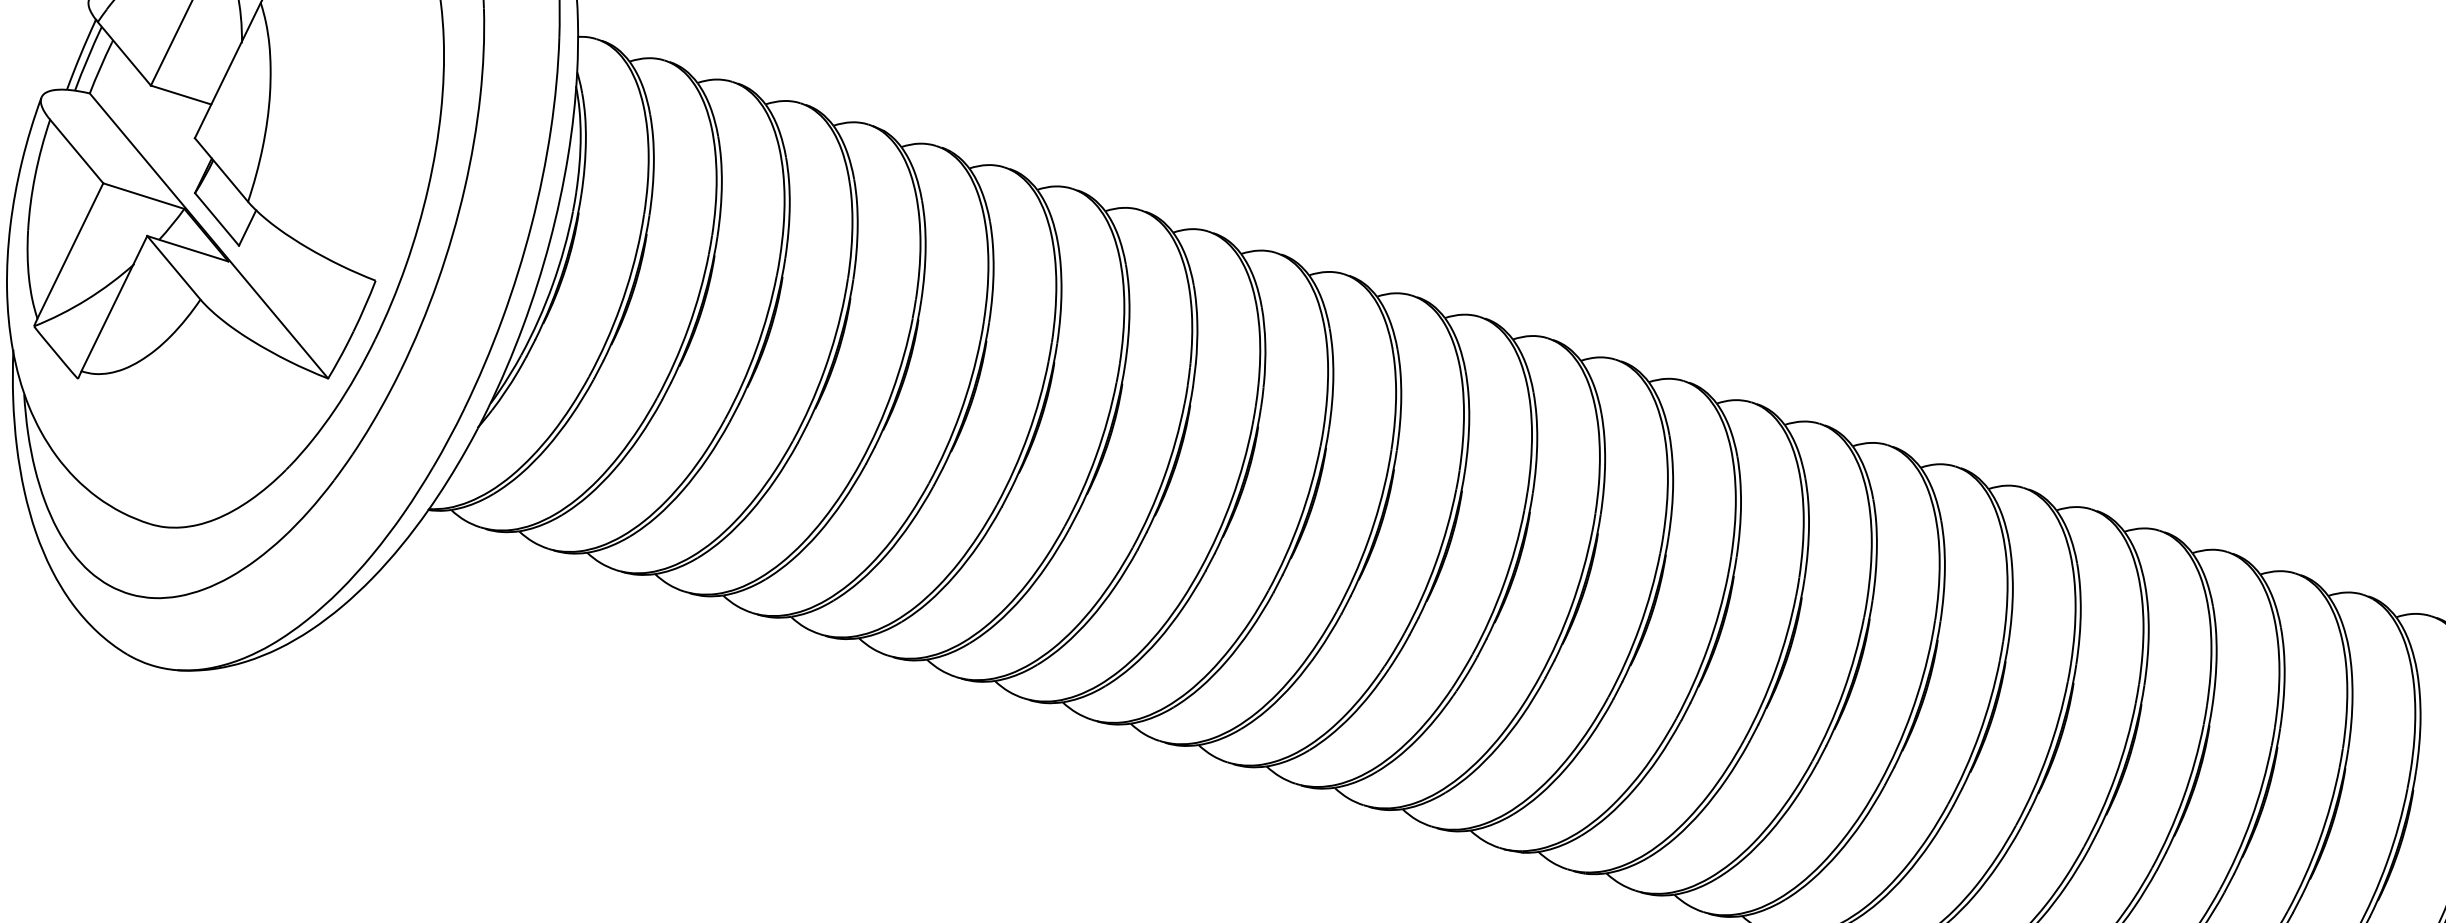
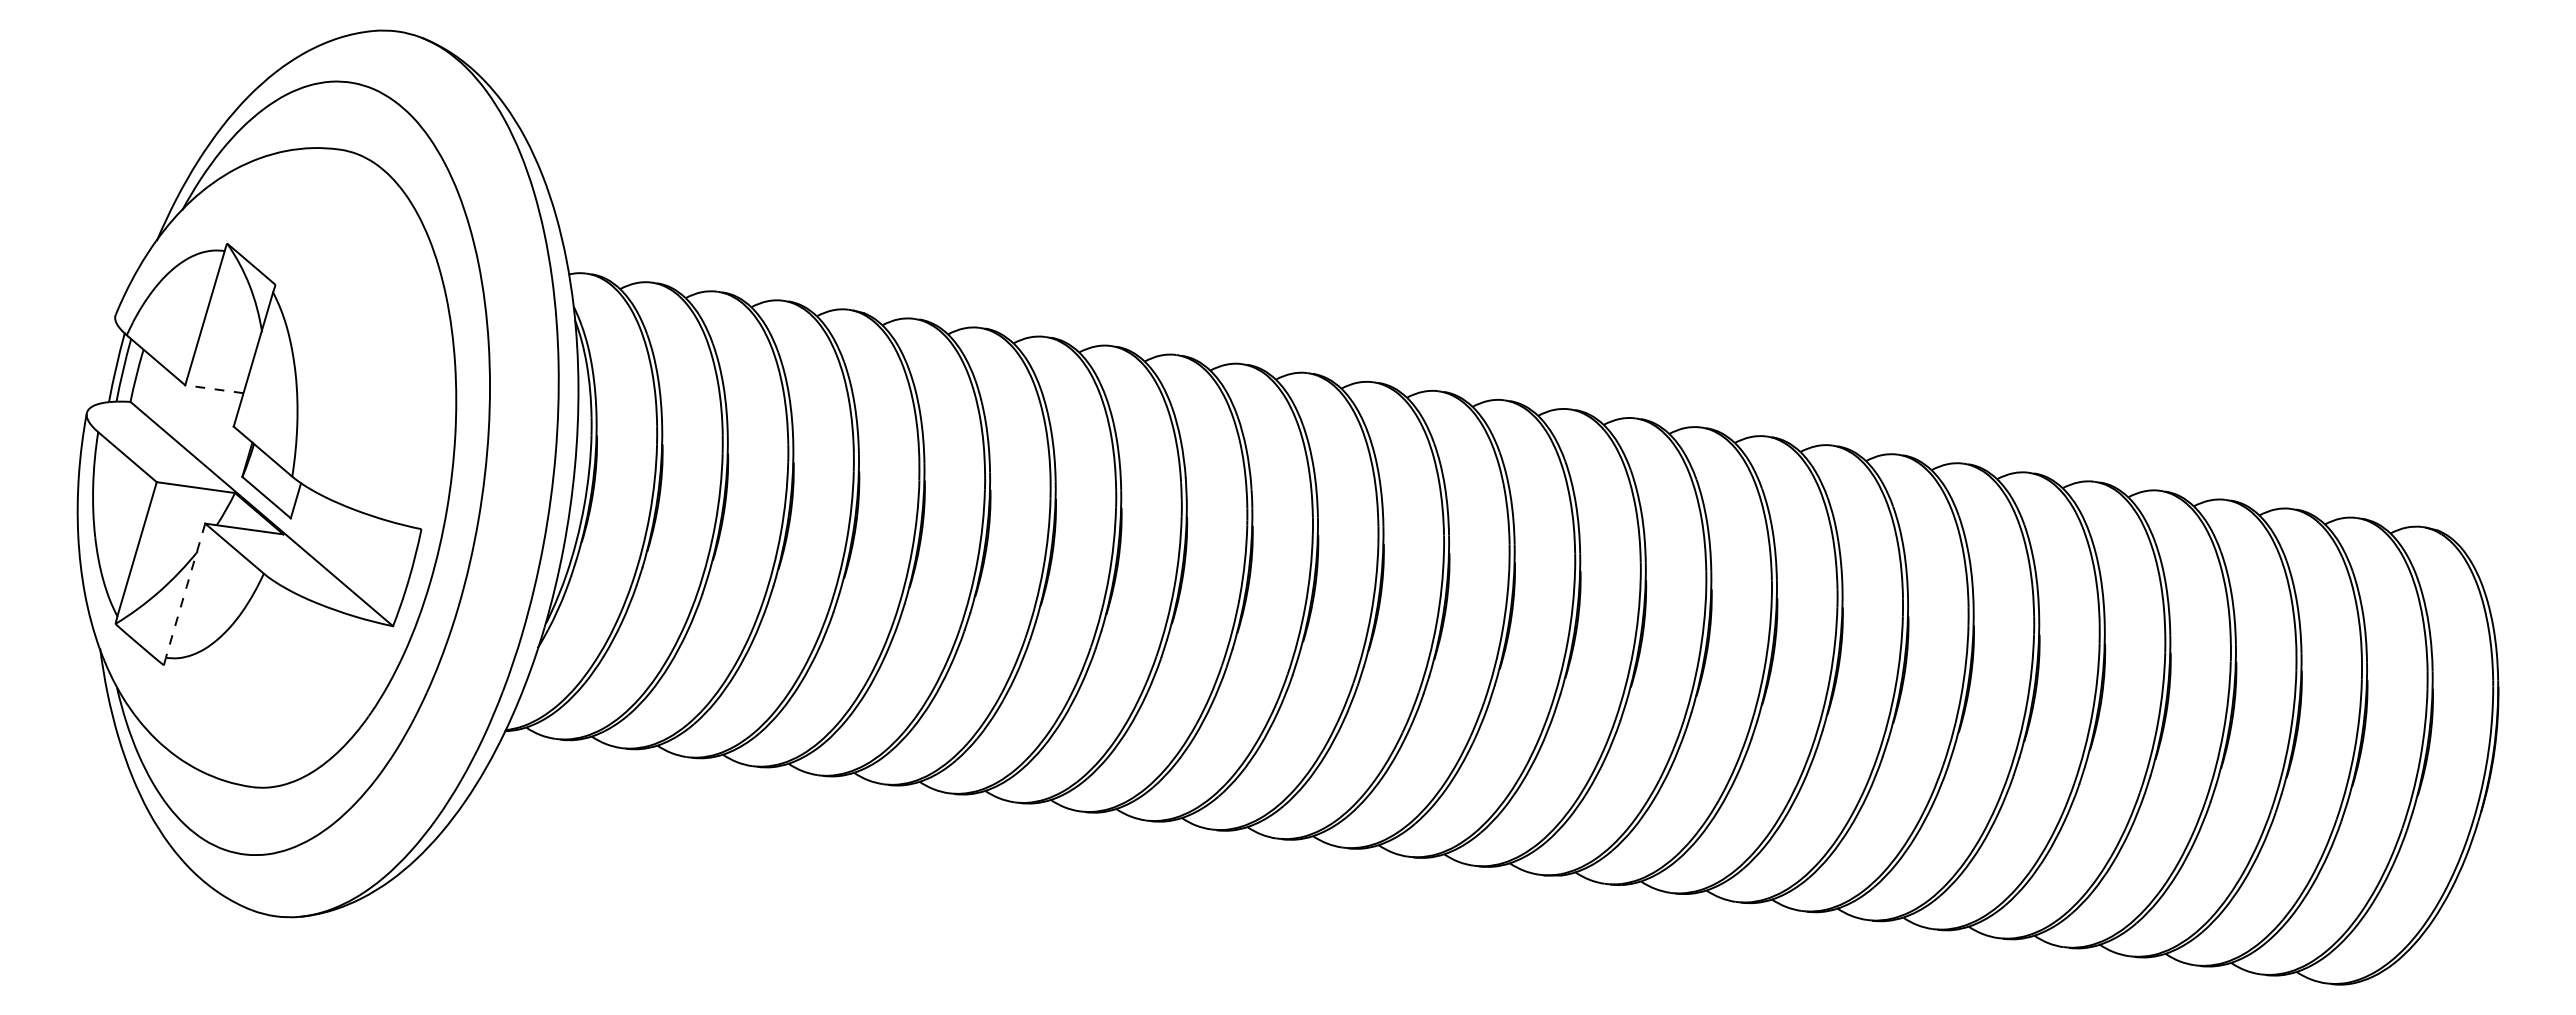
line: (180, 95) -> (213, 389), solid -> dashed
line: (114, 303) -> (185, 590), solid -> dashed

